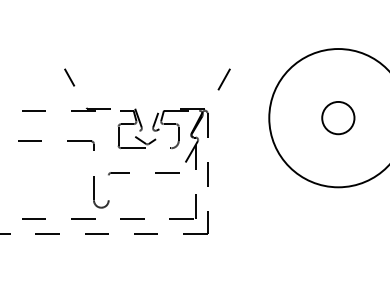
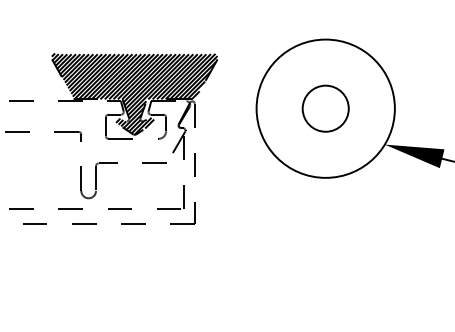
hatch: (147, 102) -> (134, 93), added
circle: (338, 117) -> (325, 108), size x1.43
line: (109, 186) -> (96, 177), added

